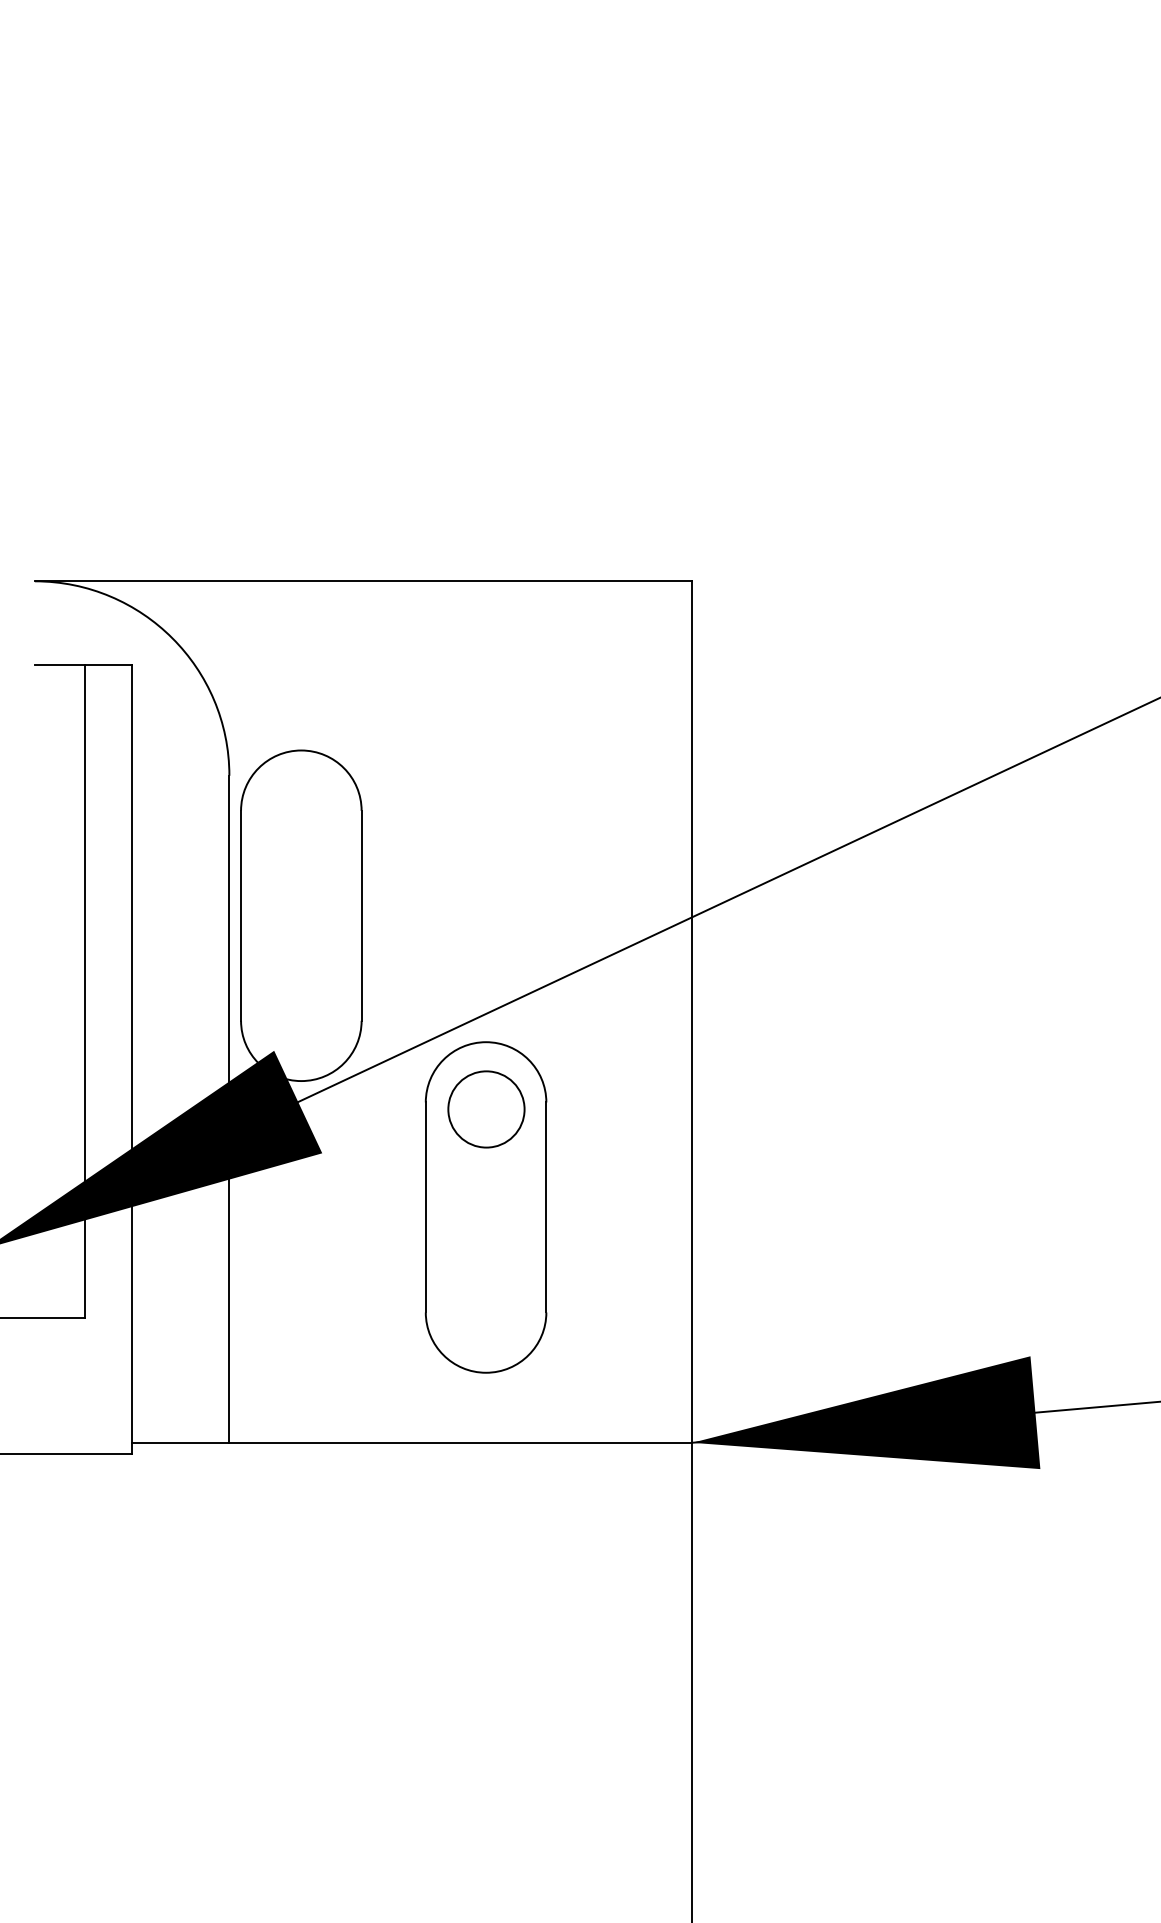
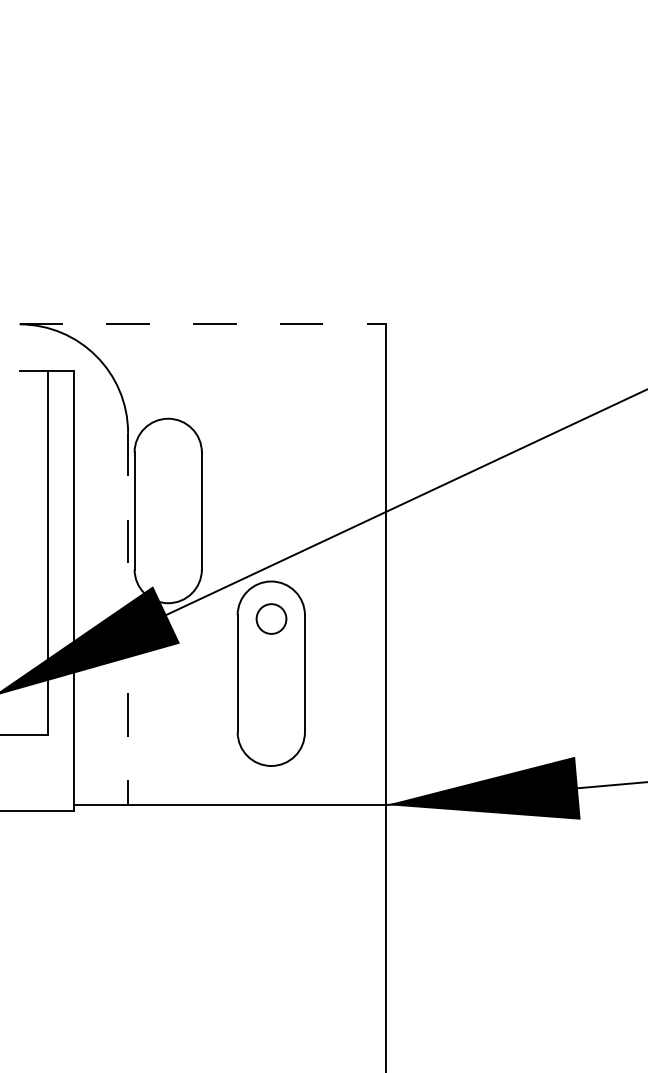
line: (364, 581) -> (203, 324), solid -> dashed
circle: (486, 1108) -> (271, 618), size x0.7
line: (230, 1110) -> (128, 619), solid -> dashed

